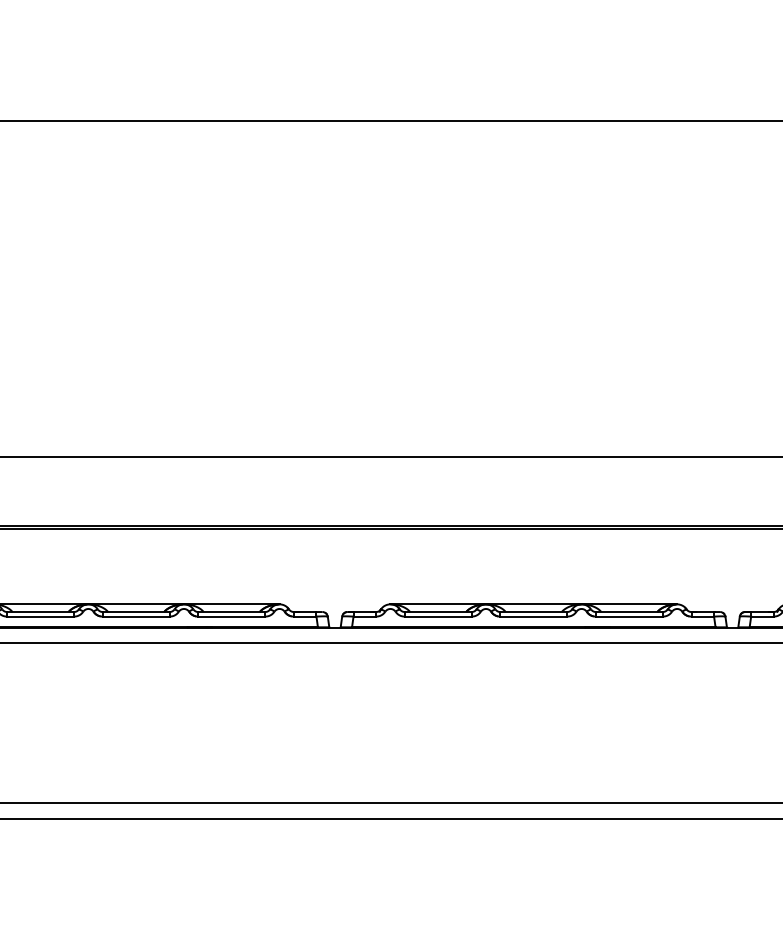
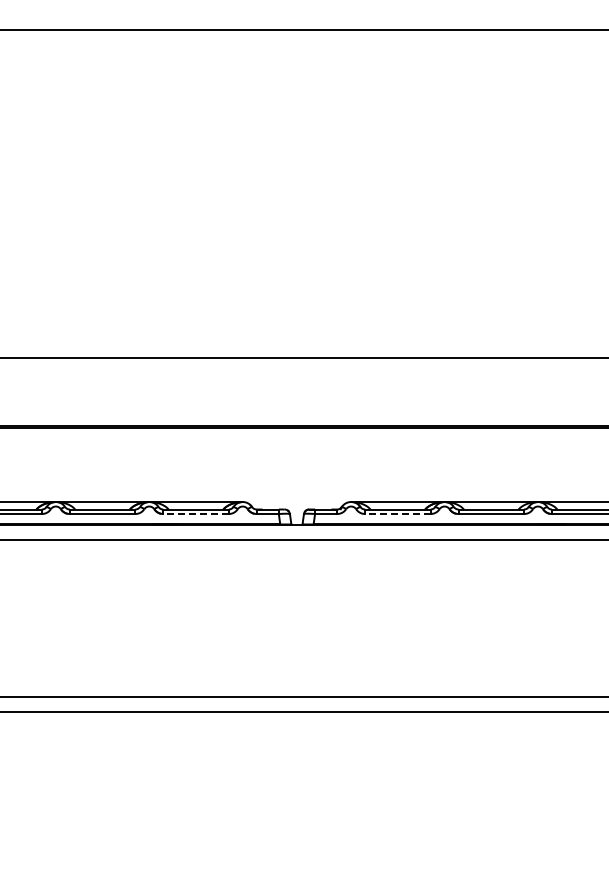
line: (231, 616) -> (195, 513), solid -> dashed
line: (437, 616) -> (397, 513), solid -> dashed

